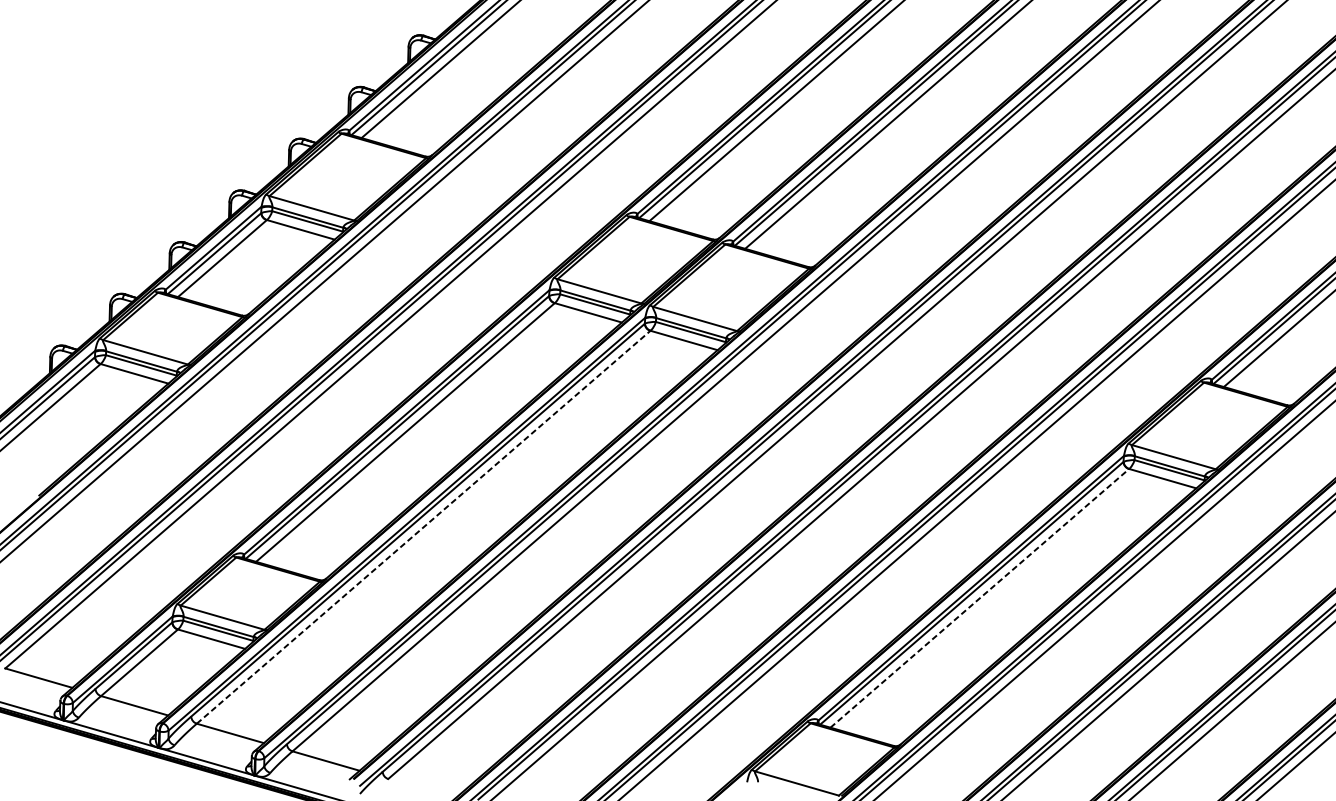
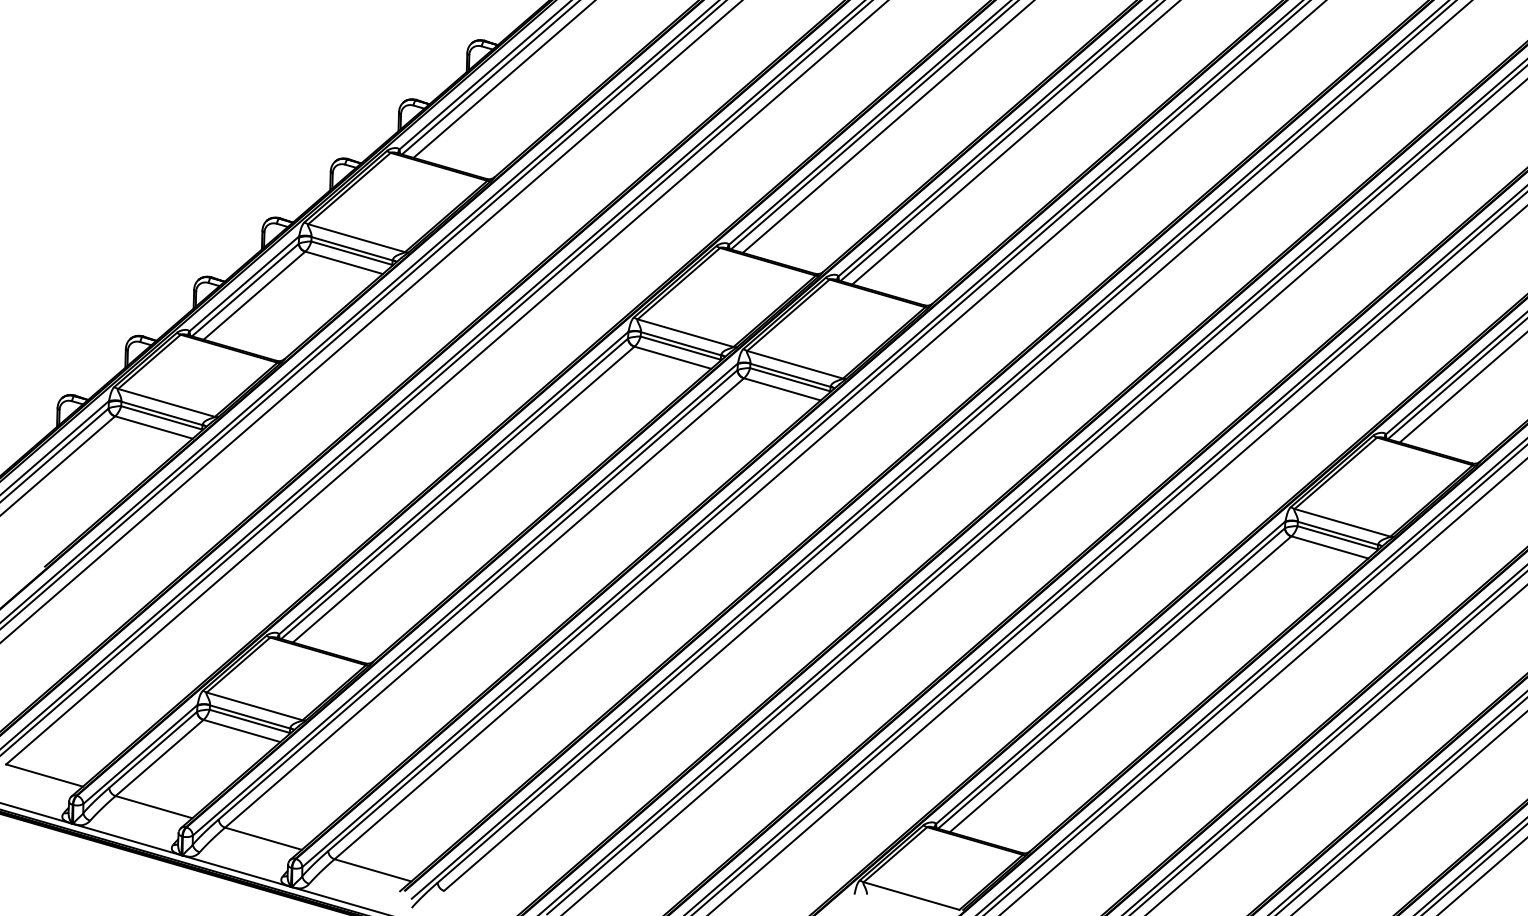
line: (423, 526) -> (484, 602), dashed -> solid
line: (979, 598) -> (1120, 684), dashed -> solid

